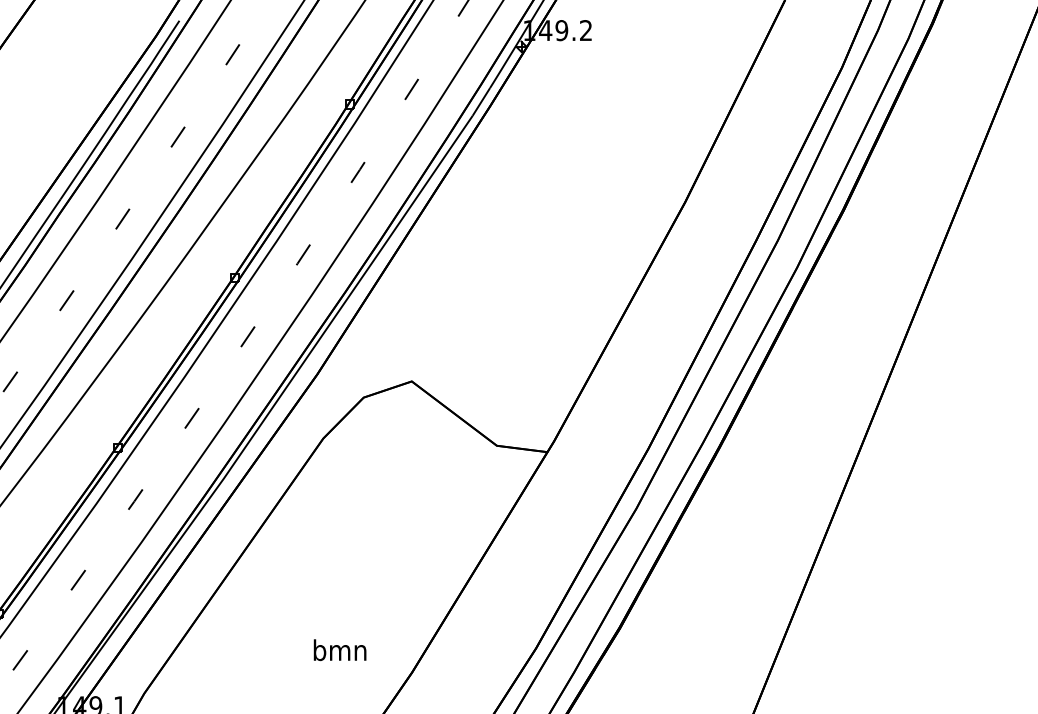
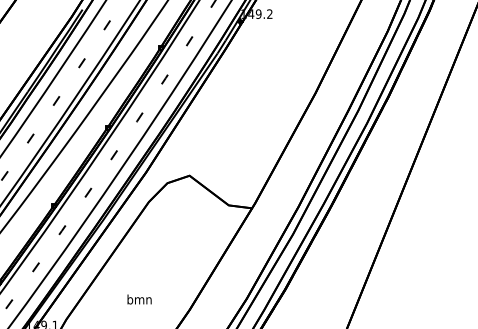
text: (339, 650) -> (139, 299), moved

